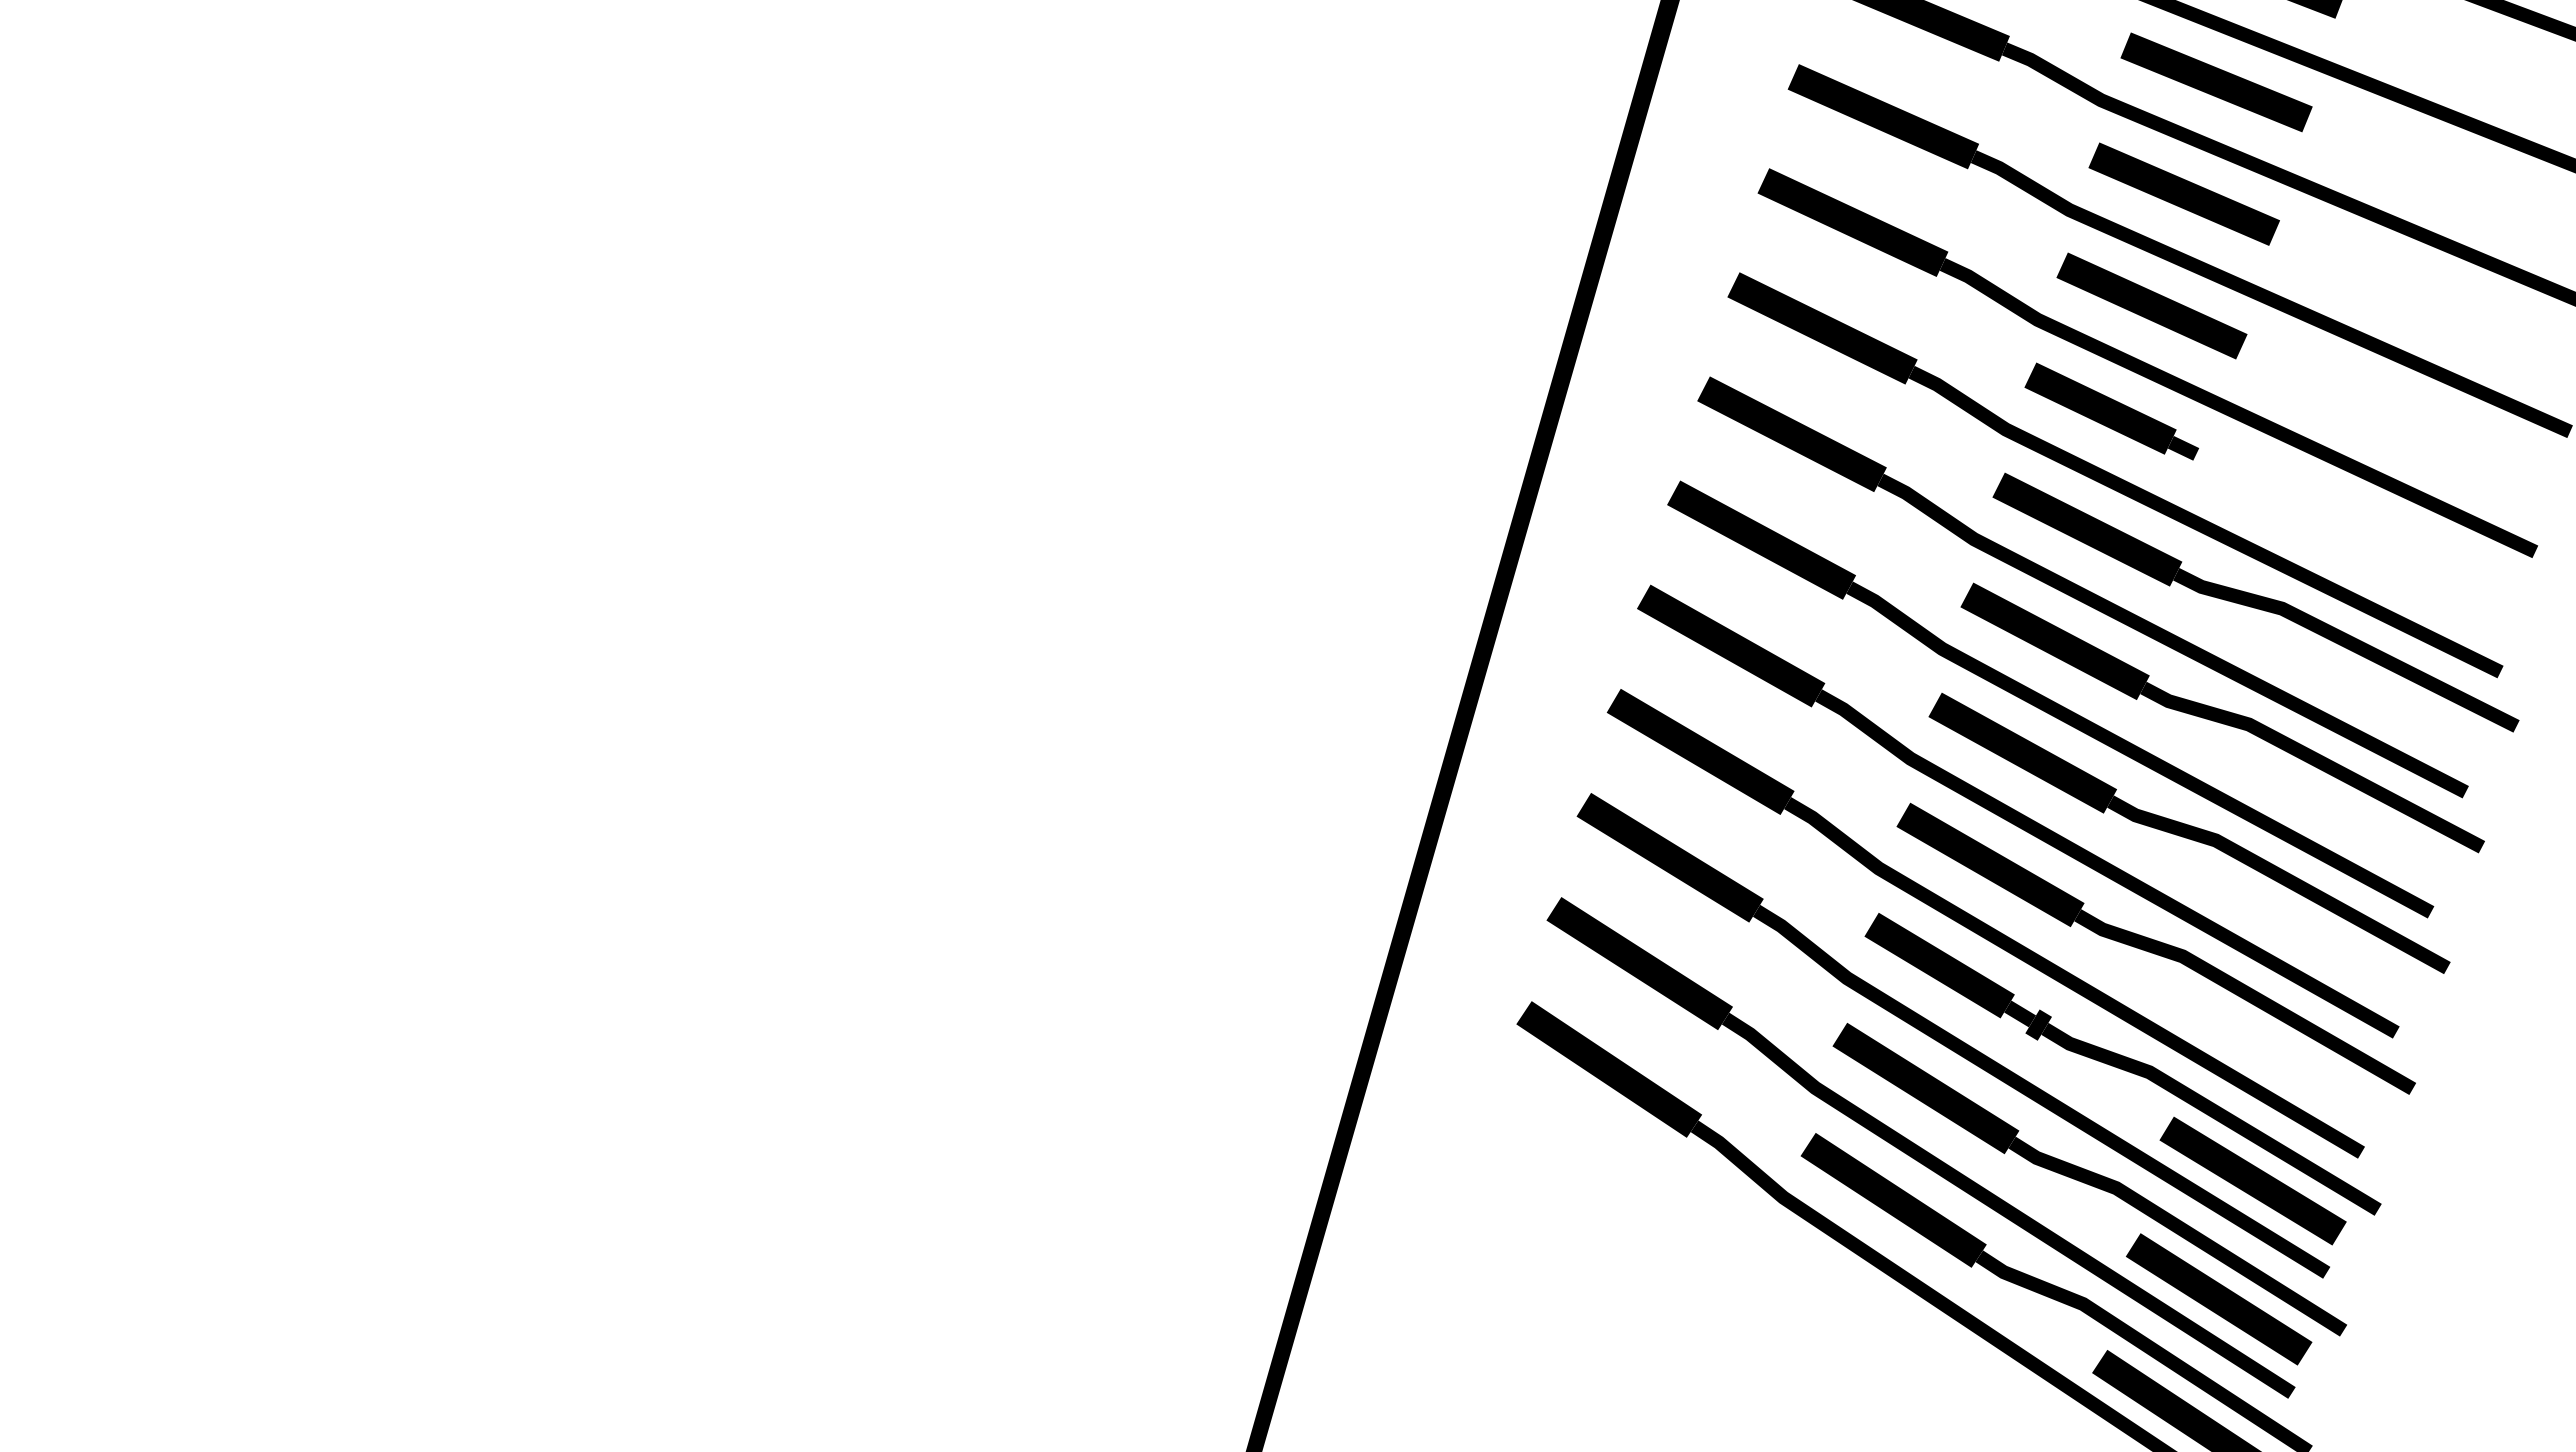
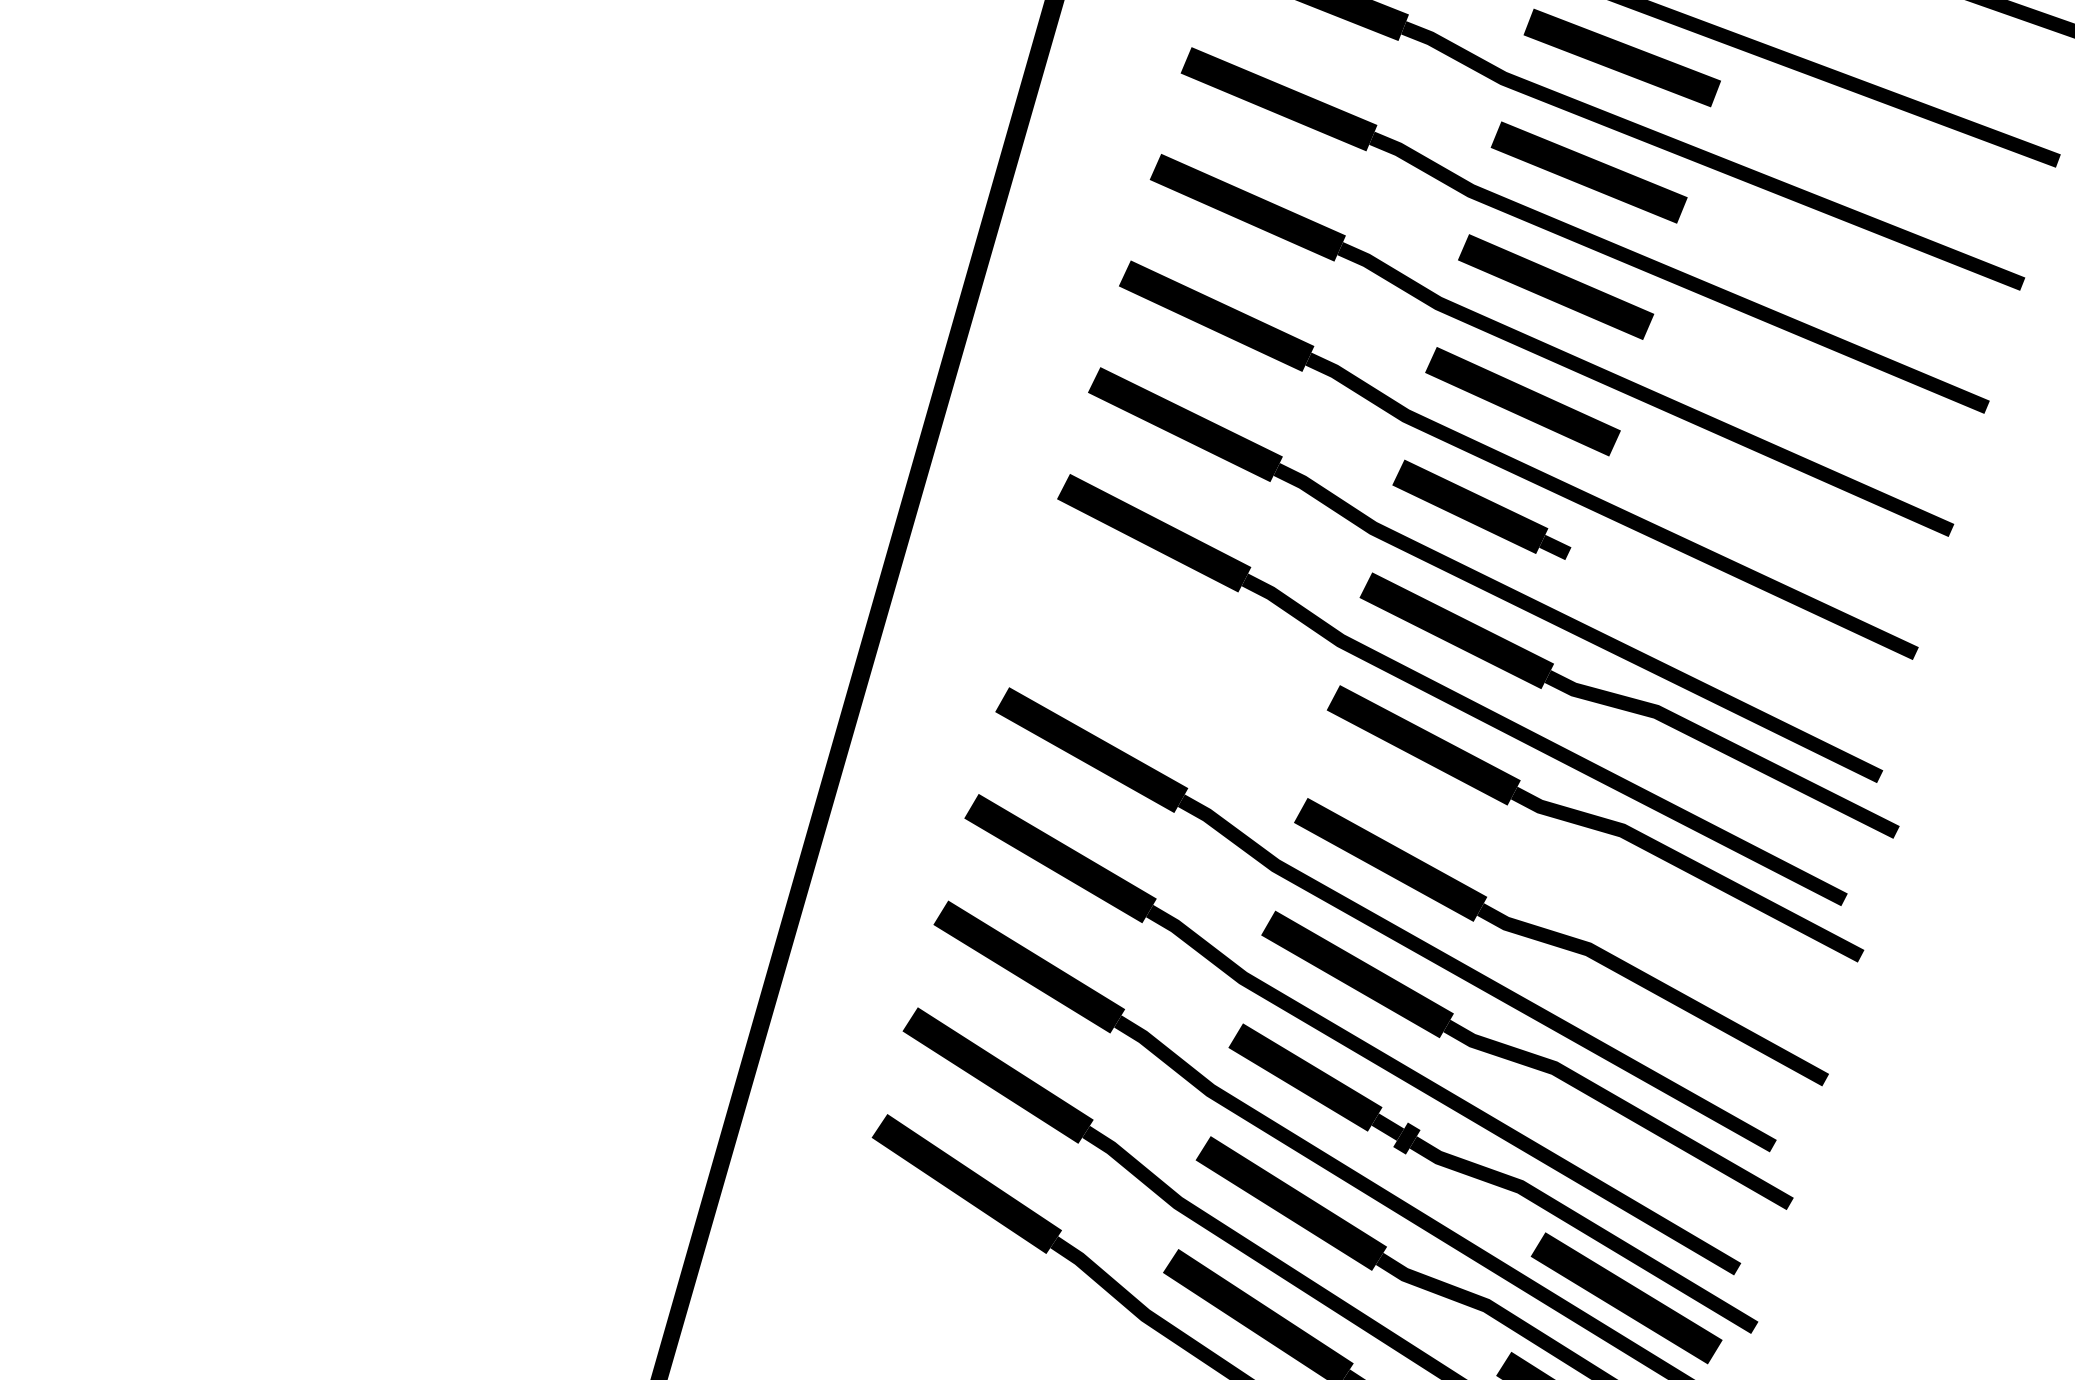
part: (2050, 699) -> (1419, 804), removed

